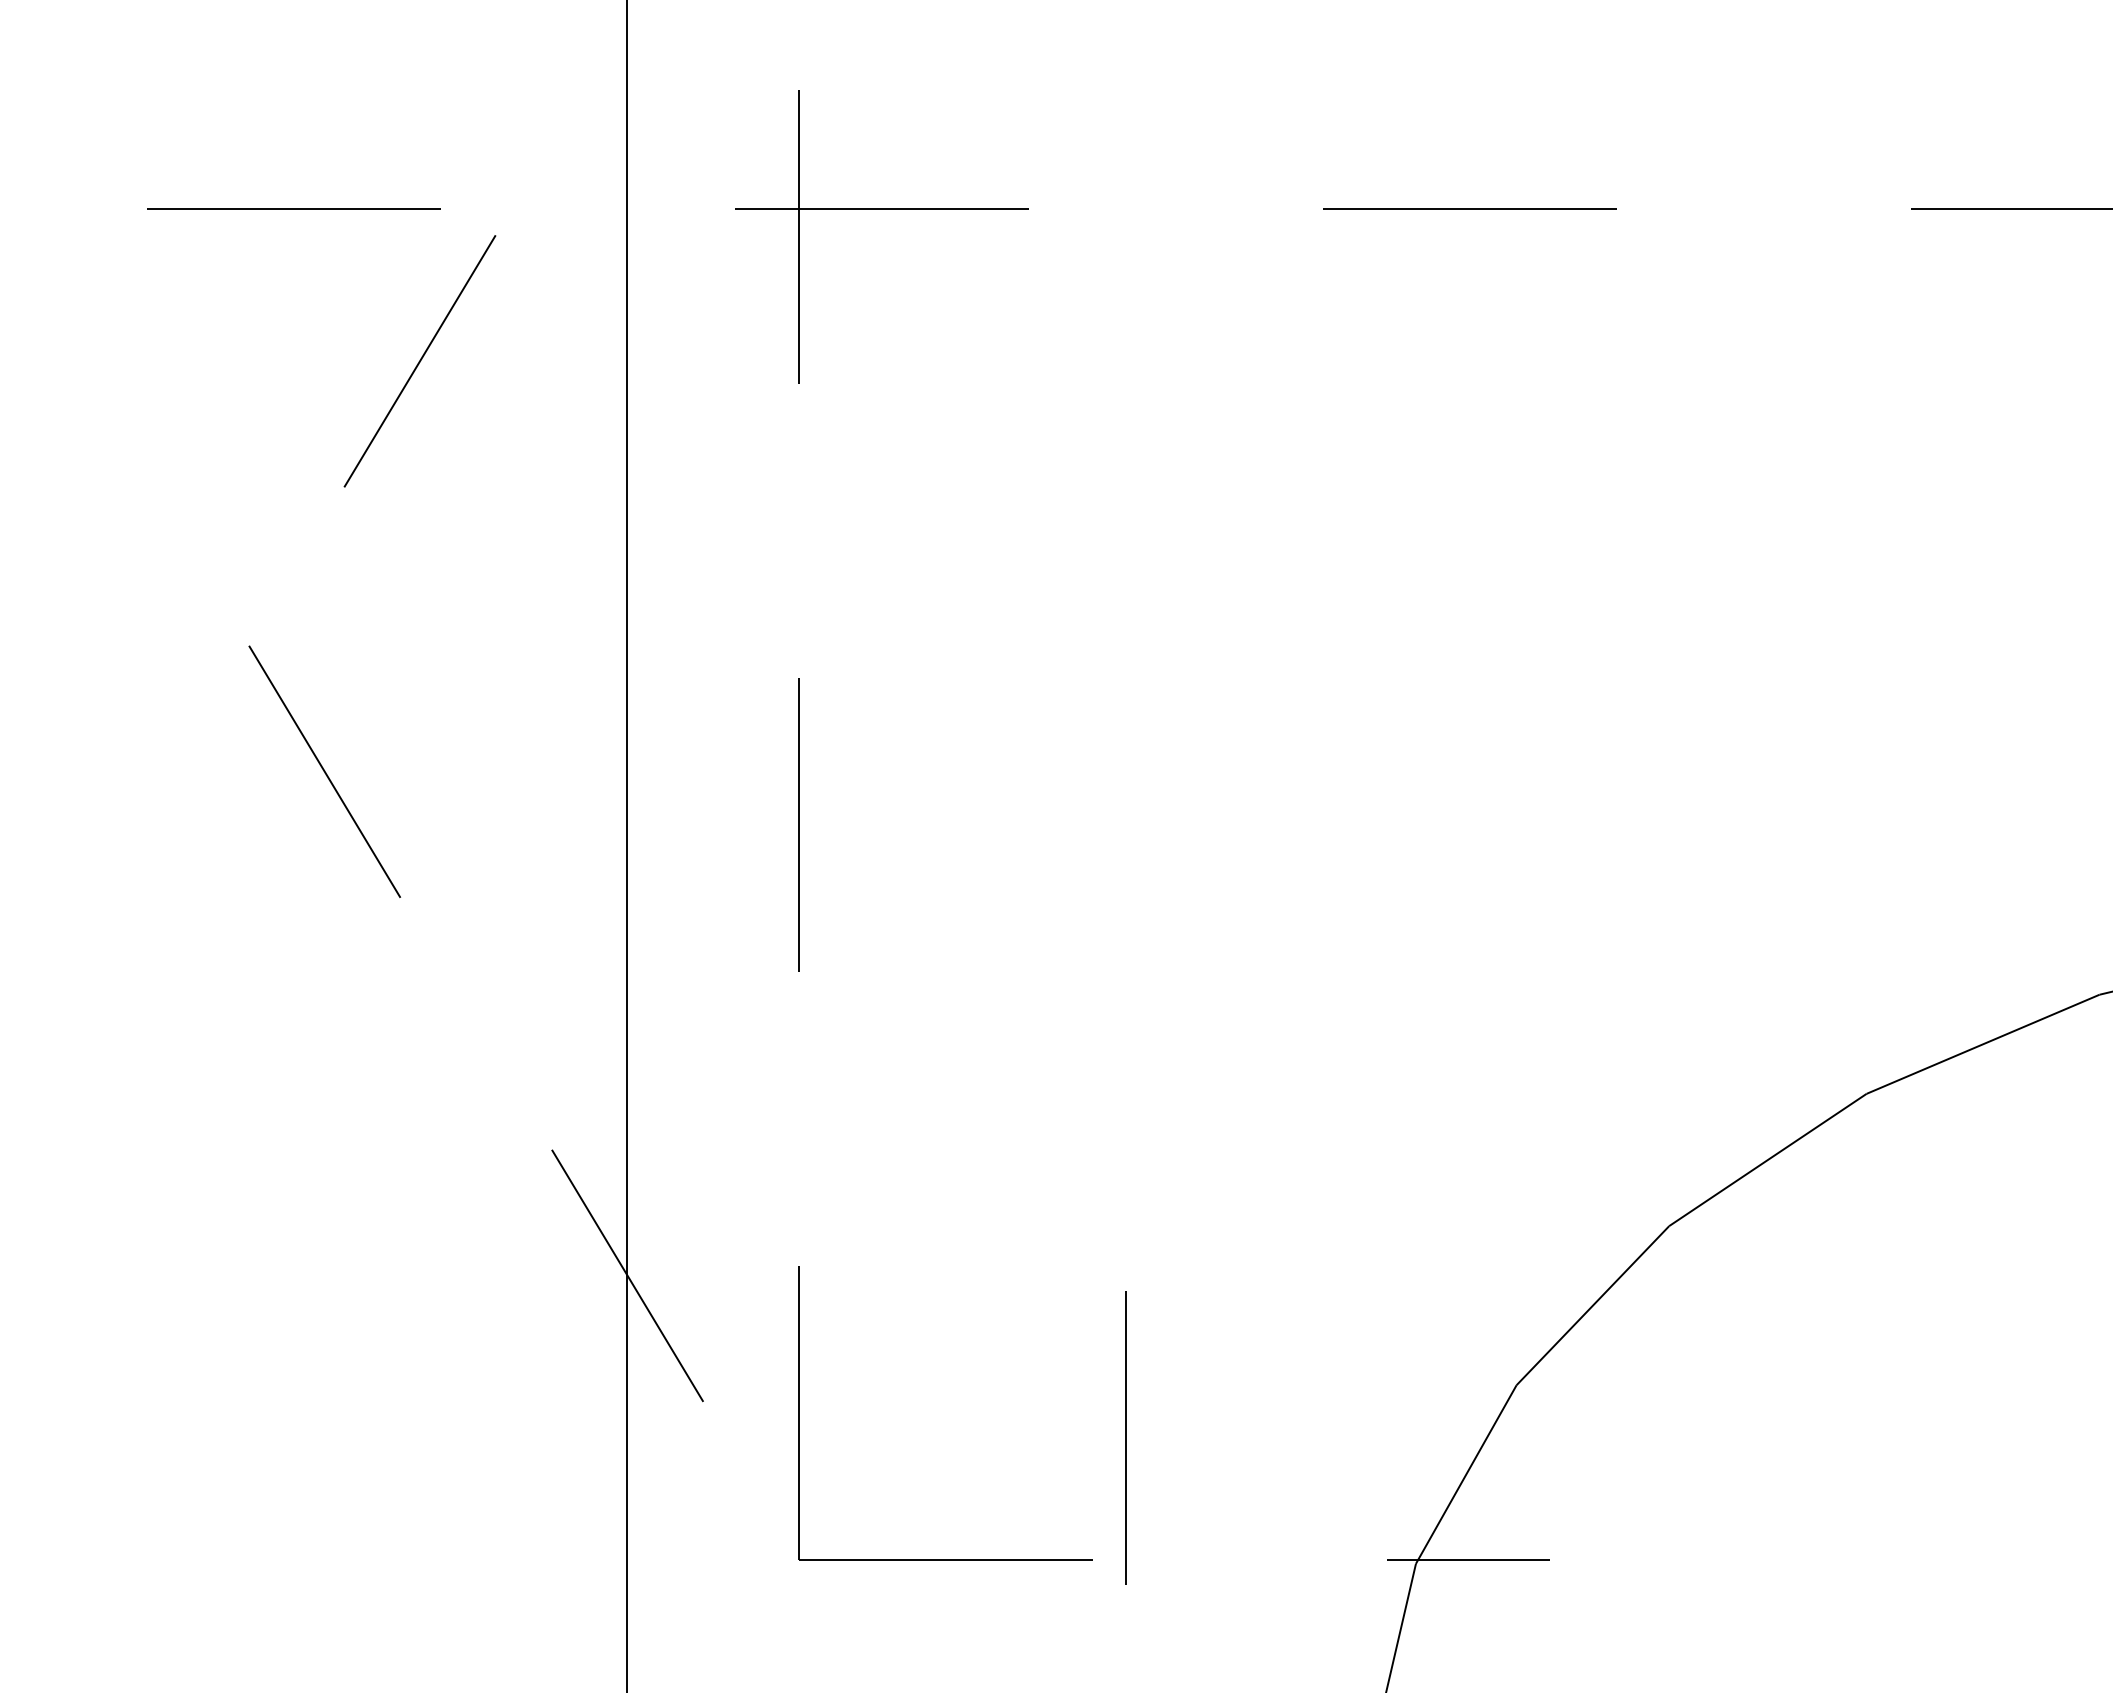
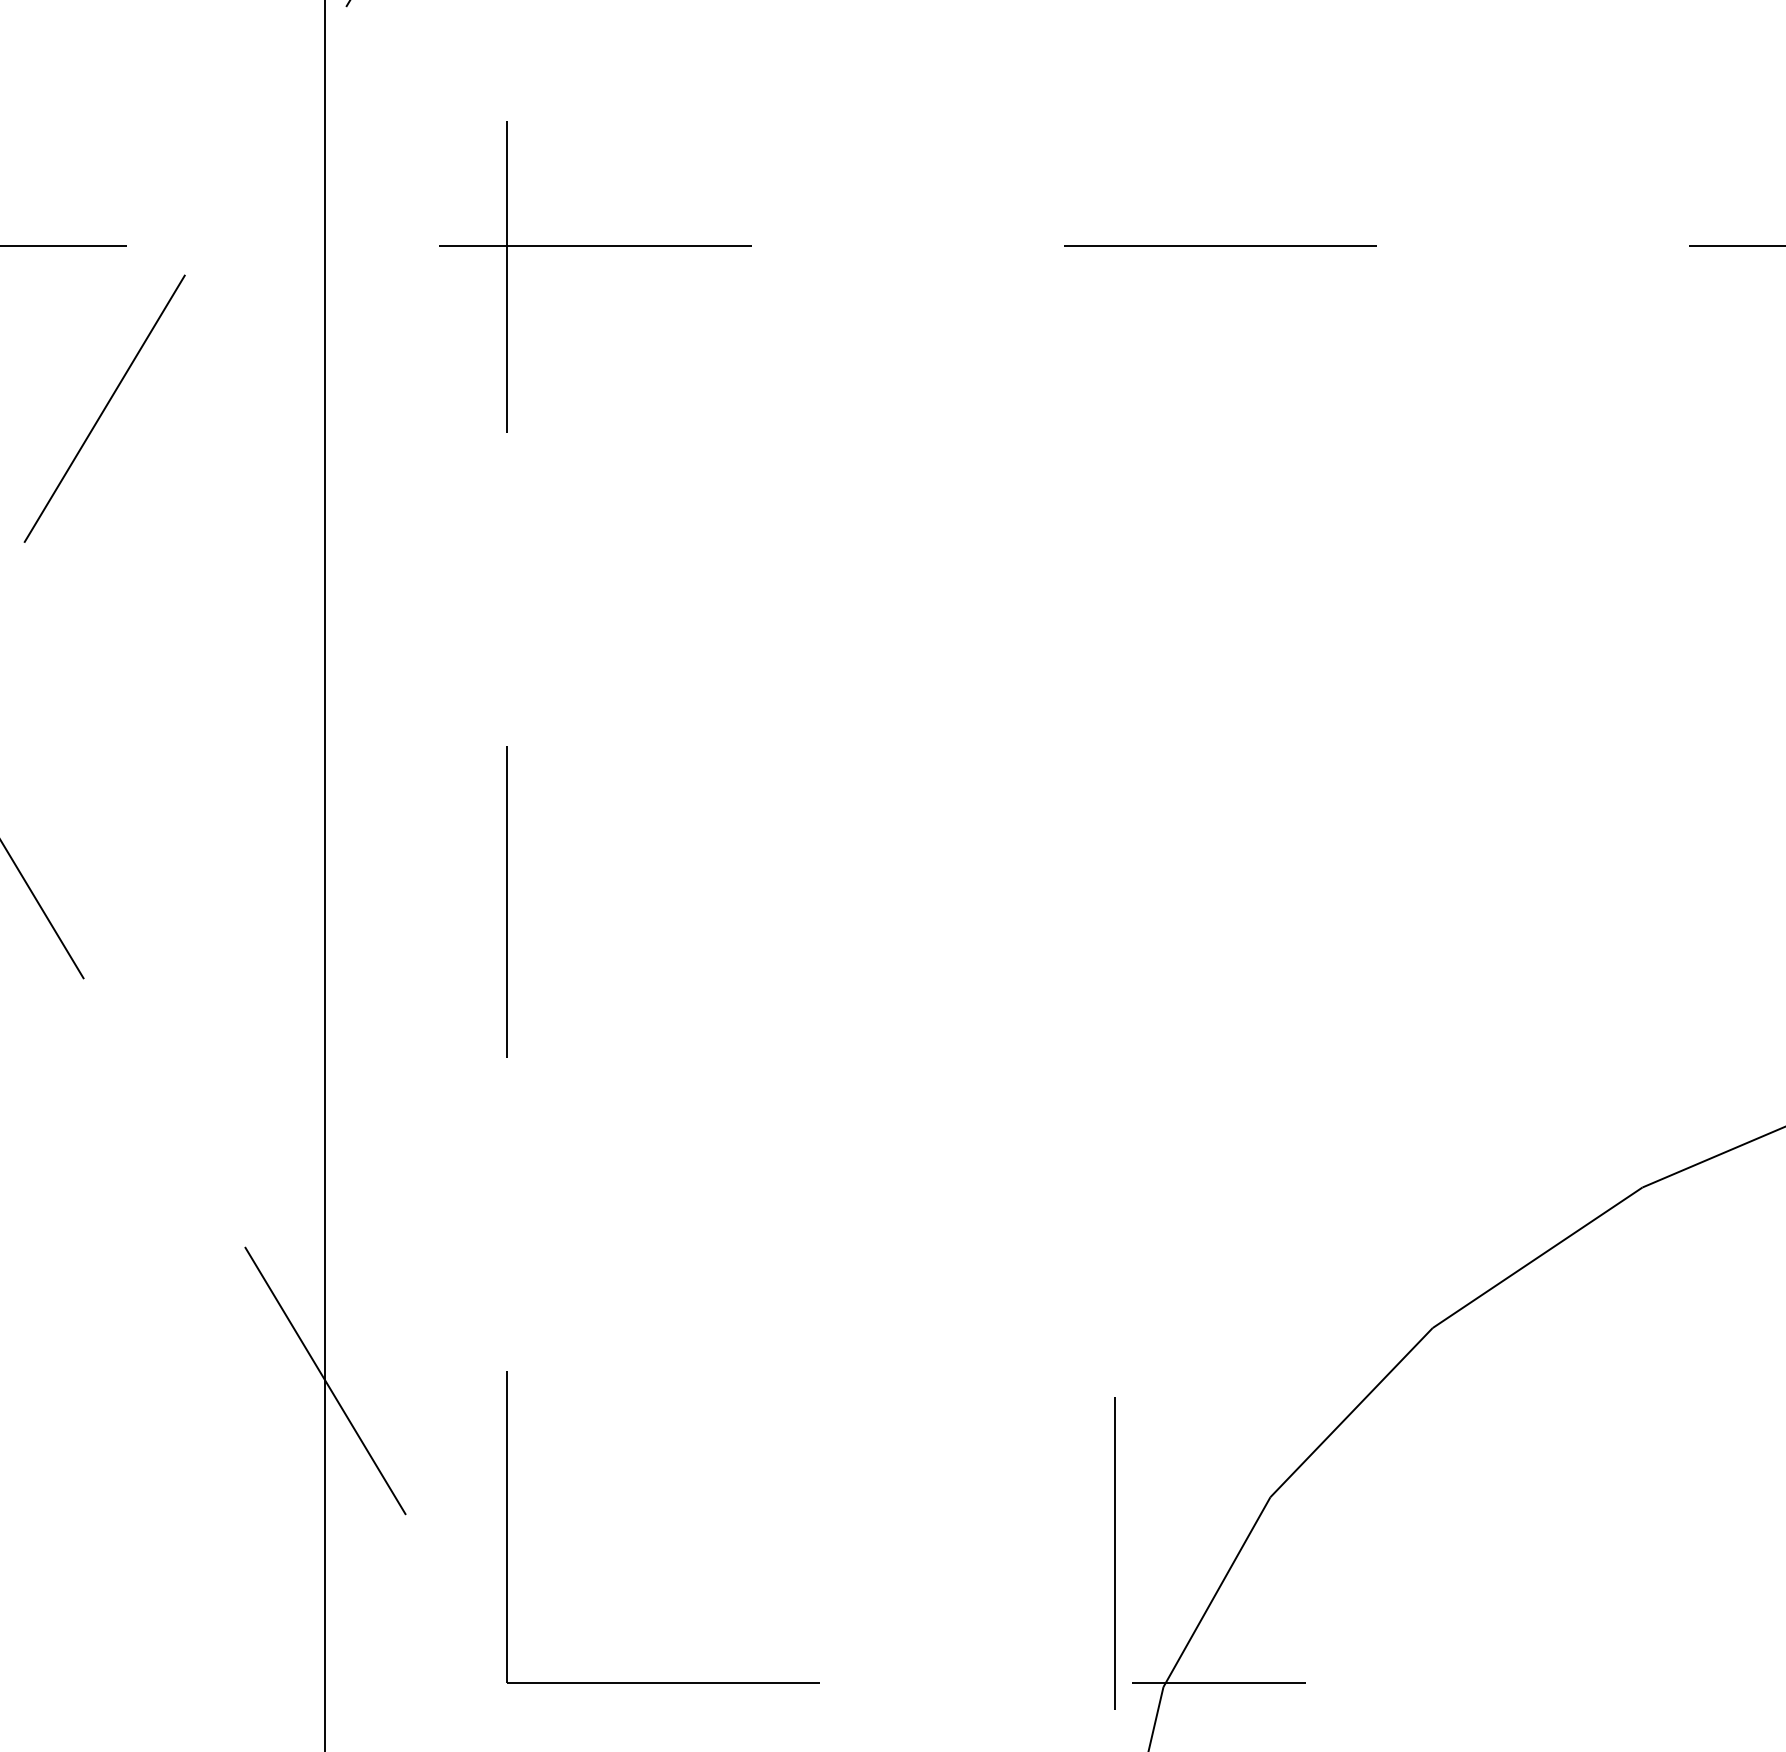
line: (1125, 1437) -> (1114, 1552), moved

